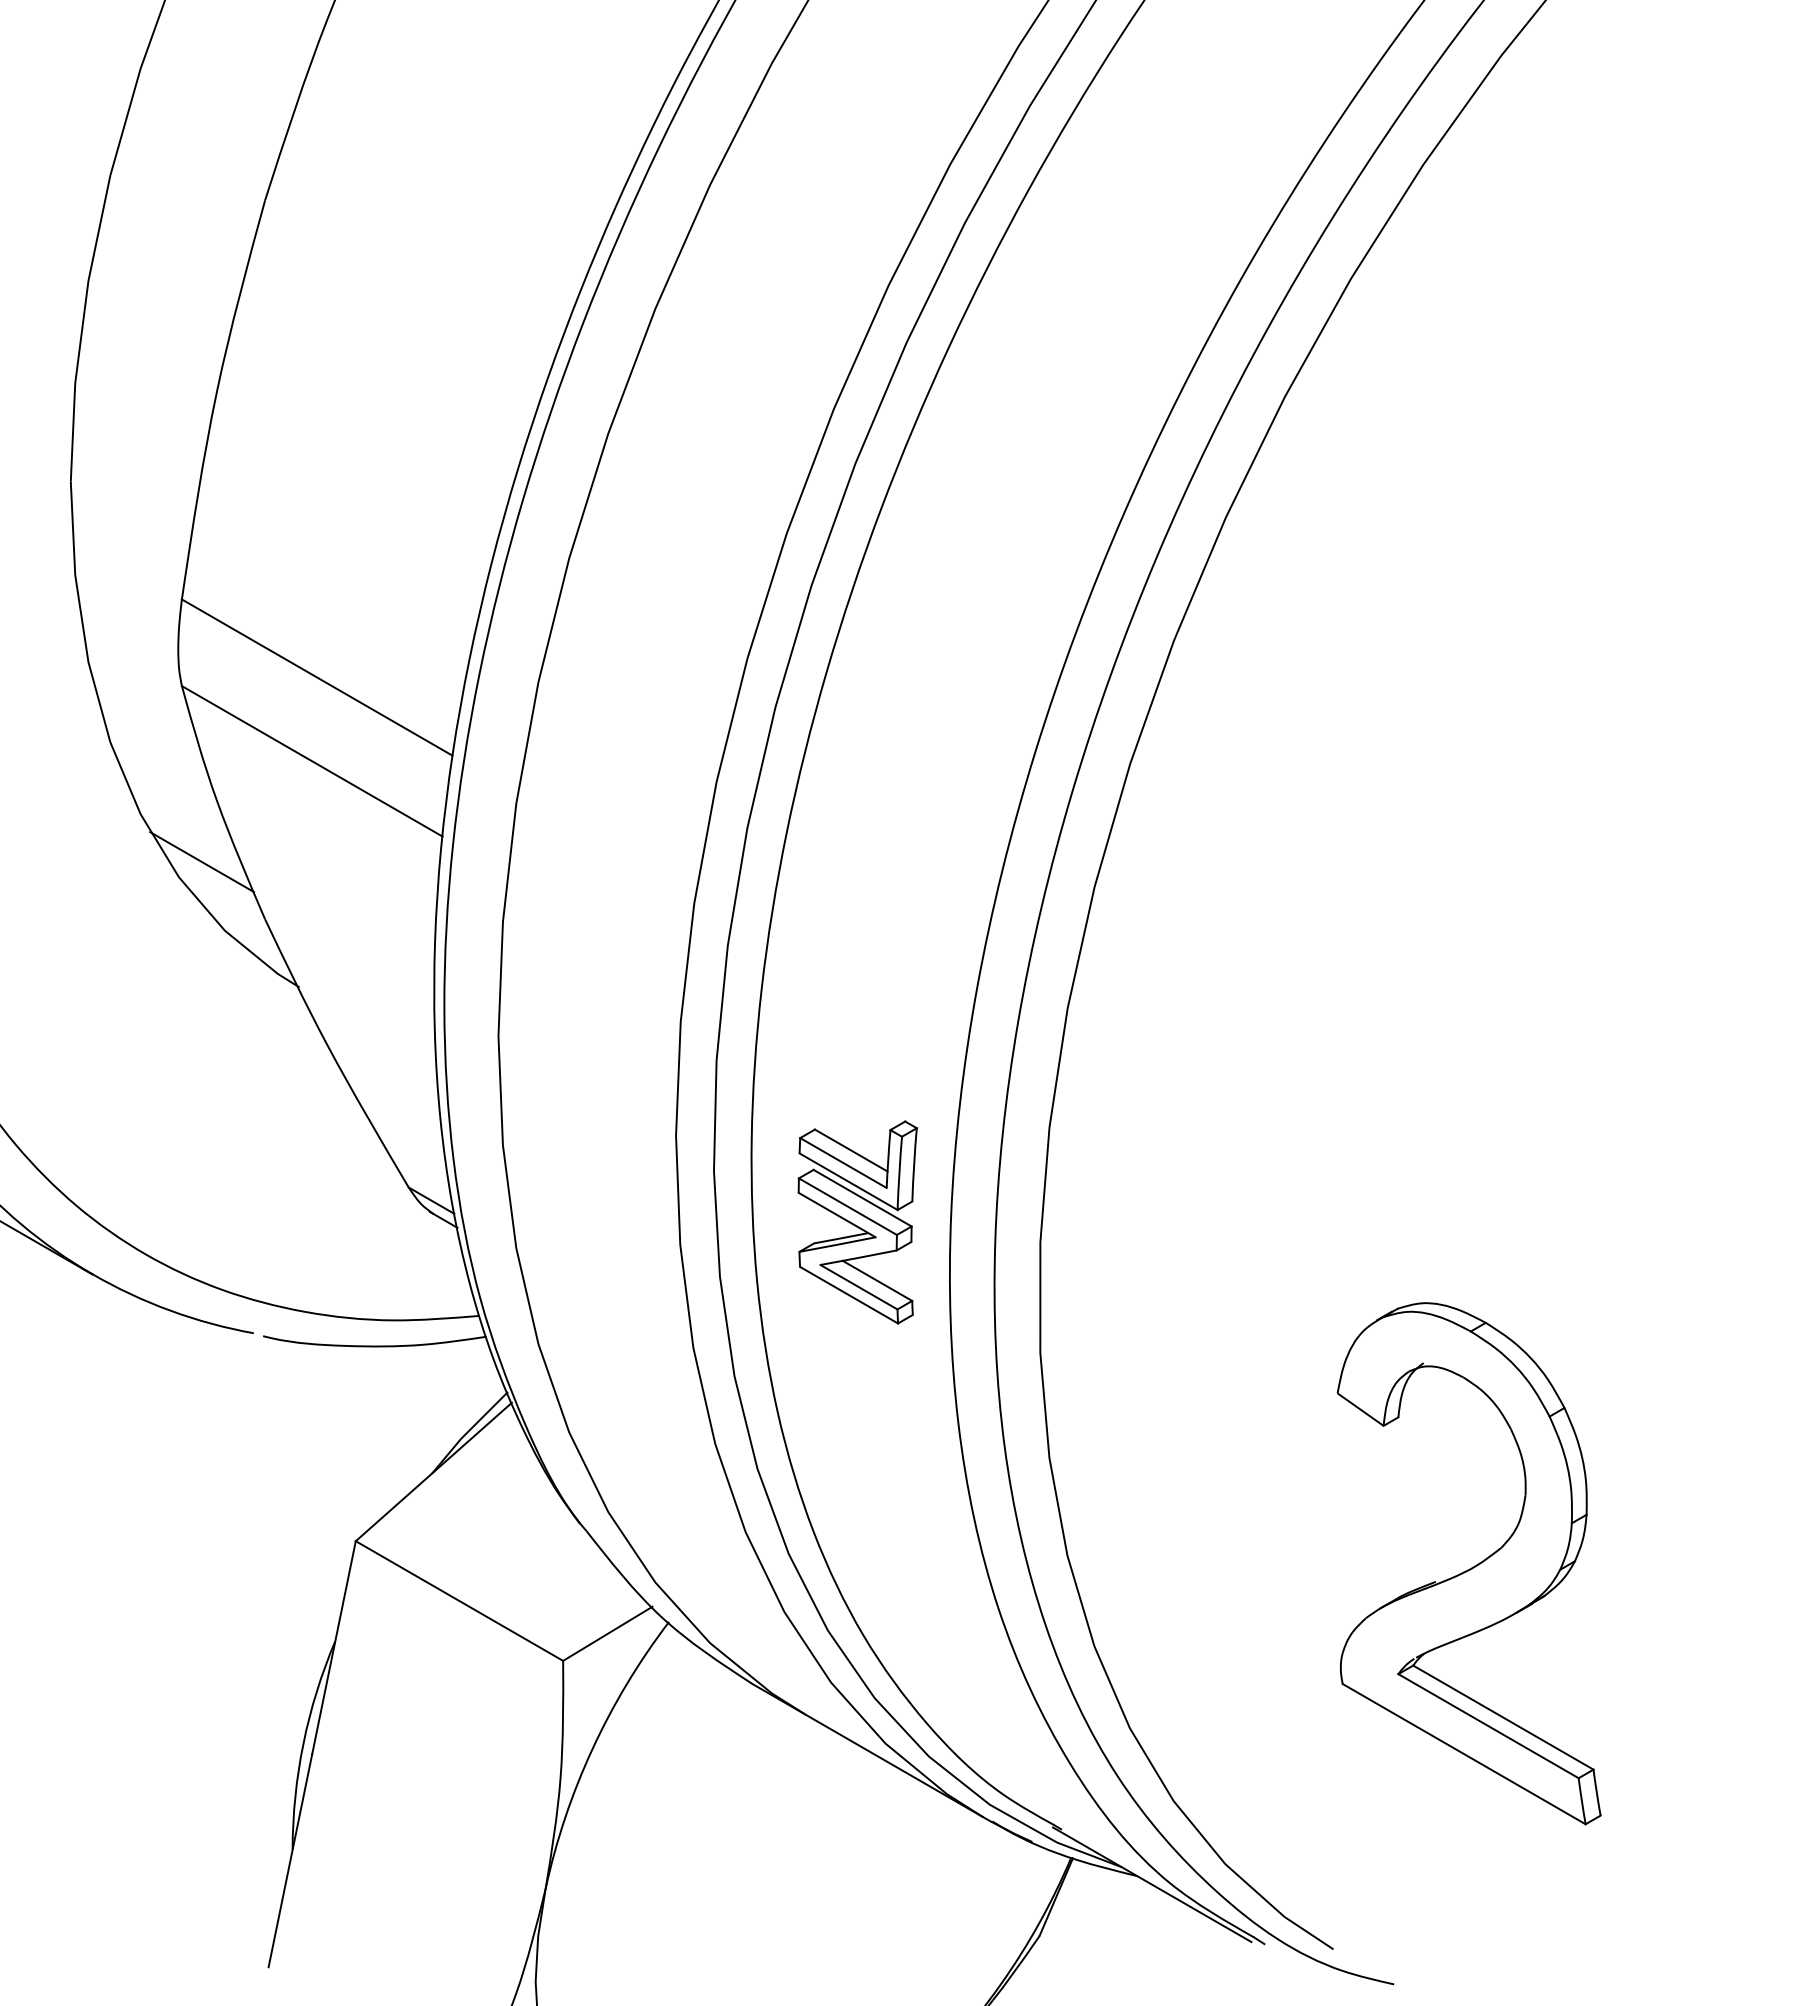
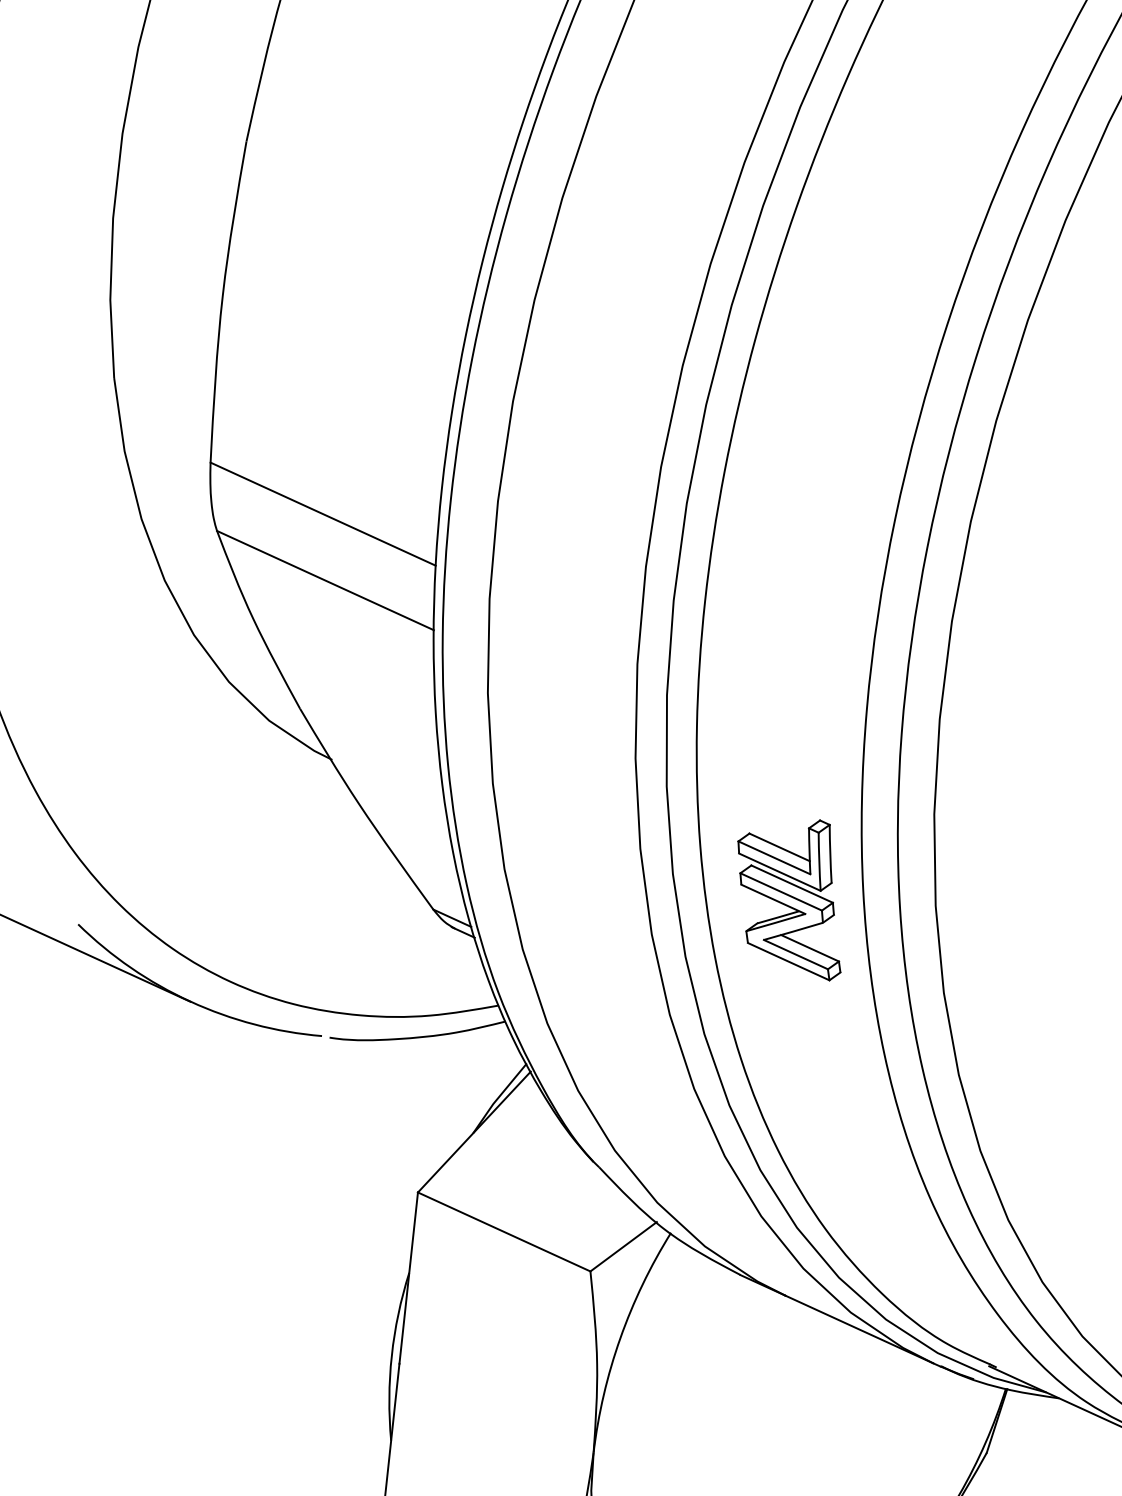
line: (202, 862) -> (246, 668), removed

